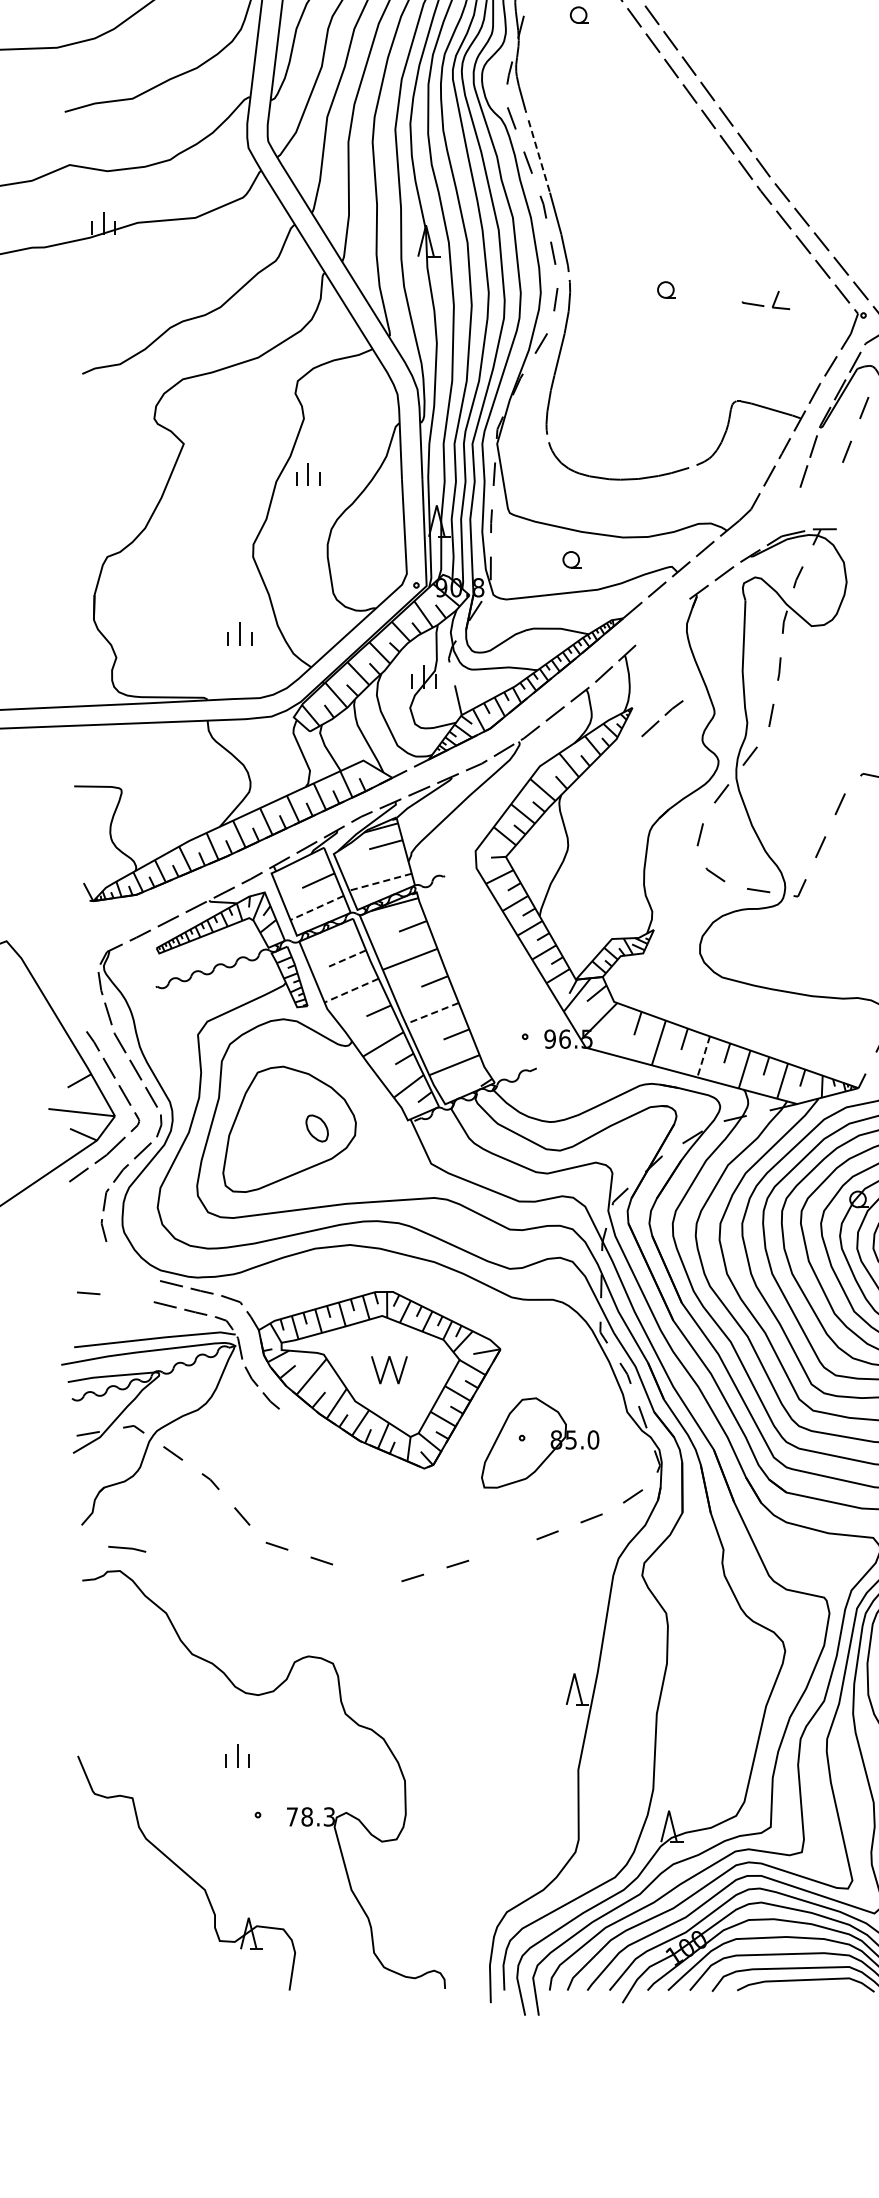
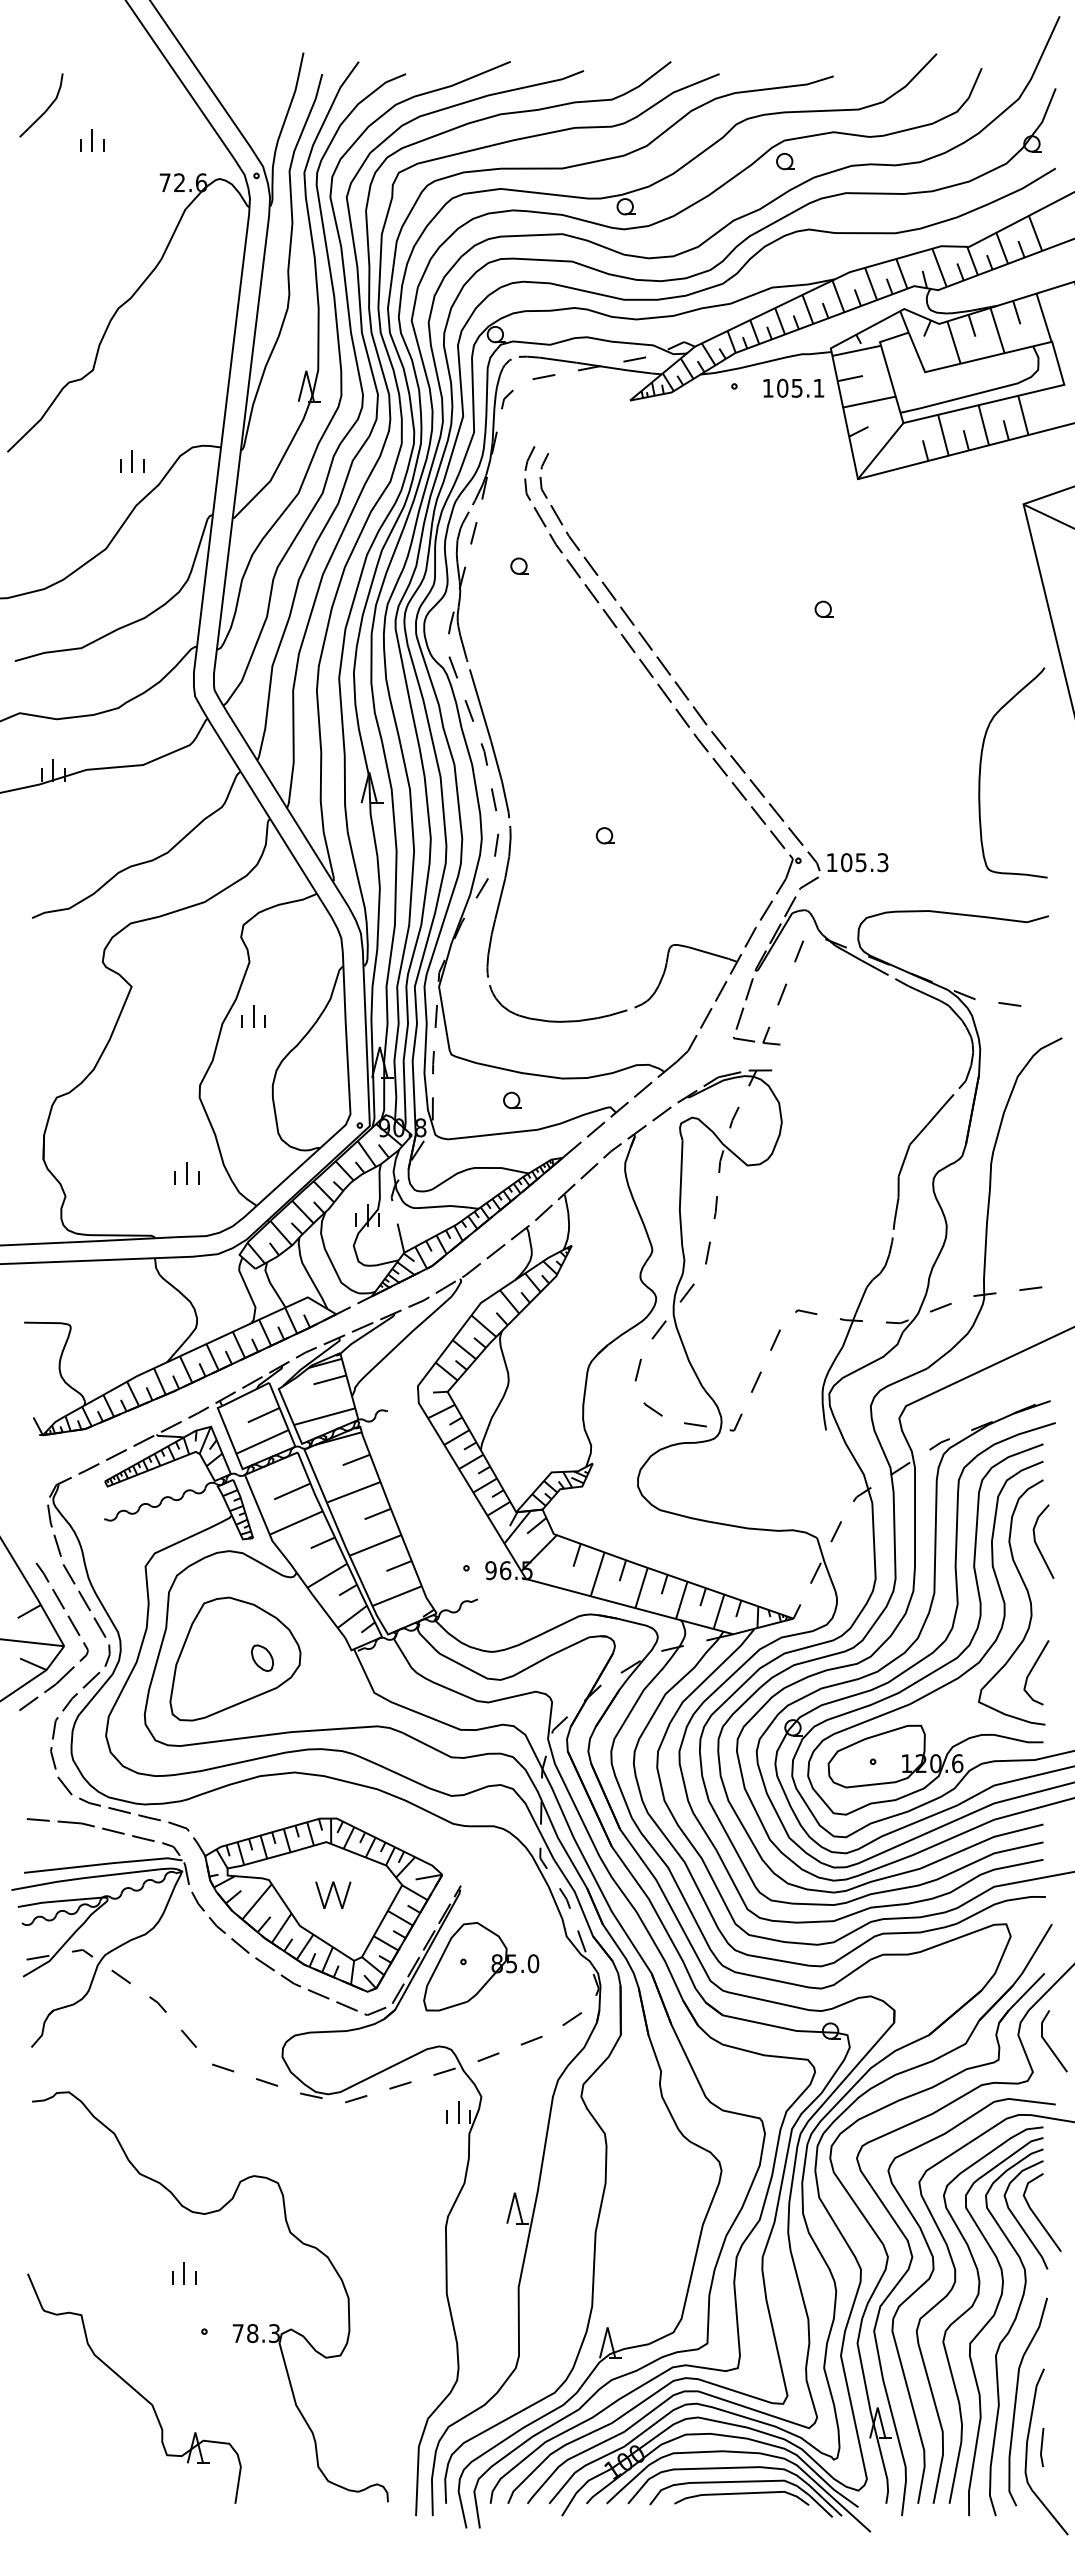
line: (539, 157) -> (480, 705), dashed -> solid
part: (765, 299) -> (756, 1035), moved
part: (661, 718) -> (600, 1161), moved
line: (380, 882) -> (324, 1416), dashed -> solid
line: (317, 907) -> (262, 1441), dashed -> solid
line: (347, 958) -> (292, 1491), dashed -> solid
line: (351, 990) -> (296, 1522), dashed -> solid
line: (432, 1013) -> (375, 1545), dashed -> solid
line: (703, 1057) -> (641, 1588), dashed -> solid
part: (130, 1270) -> (79, 1797), added
part: (126, 1548) -> (75, 1823), moved
part: (504, 1698) -> (446, 2217), added

